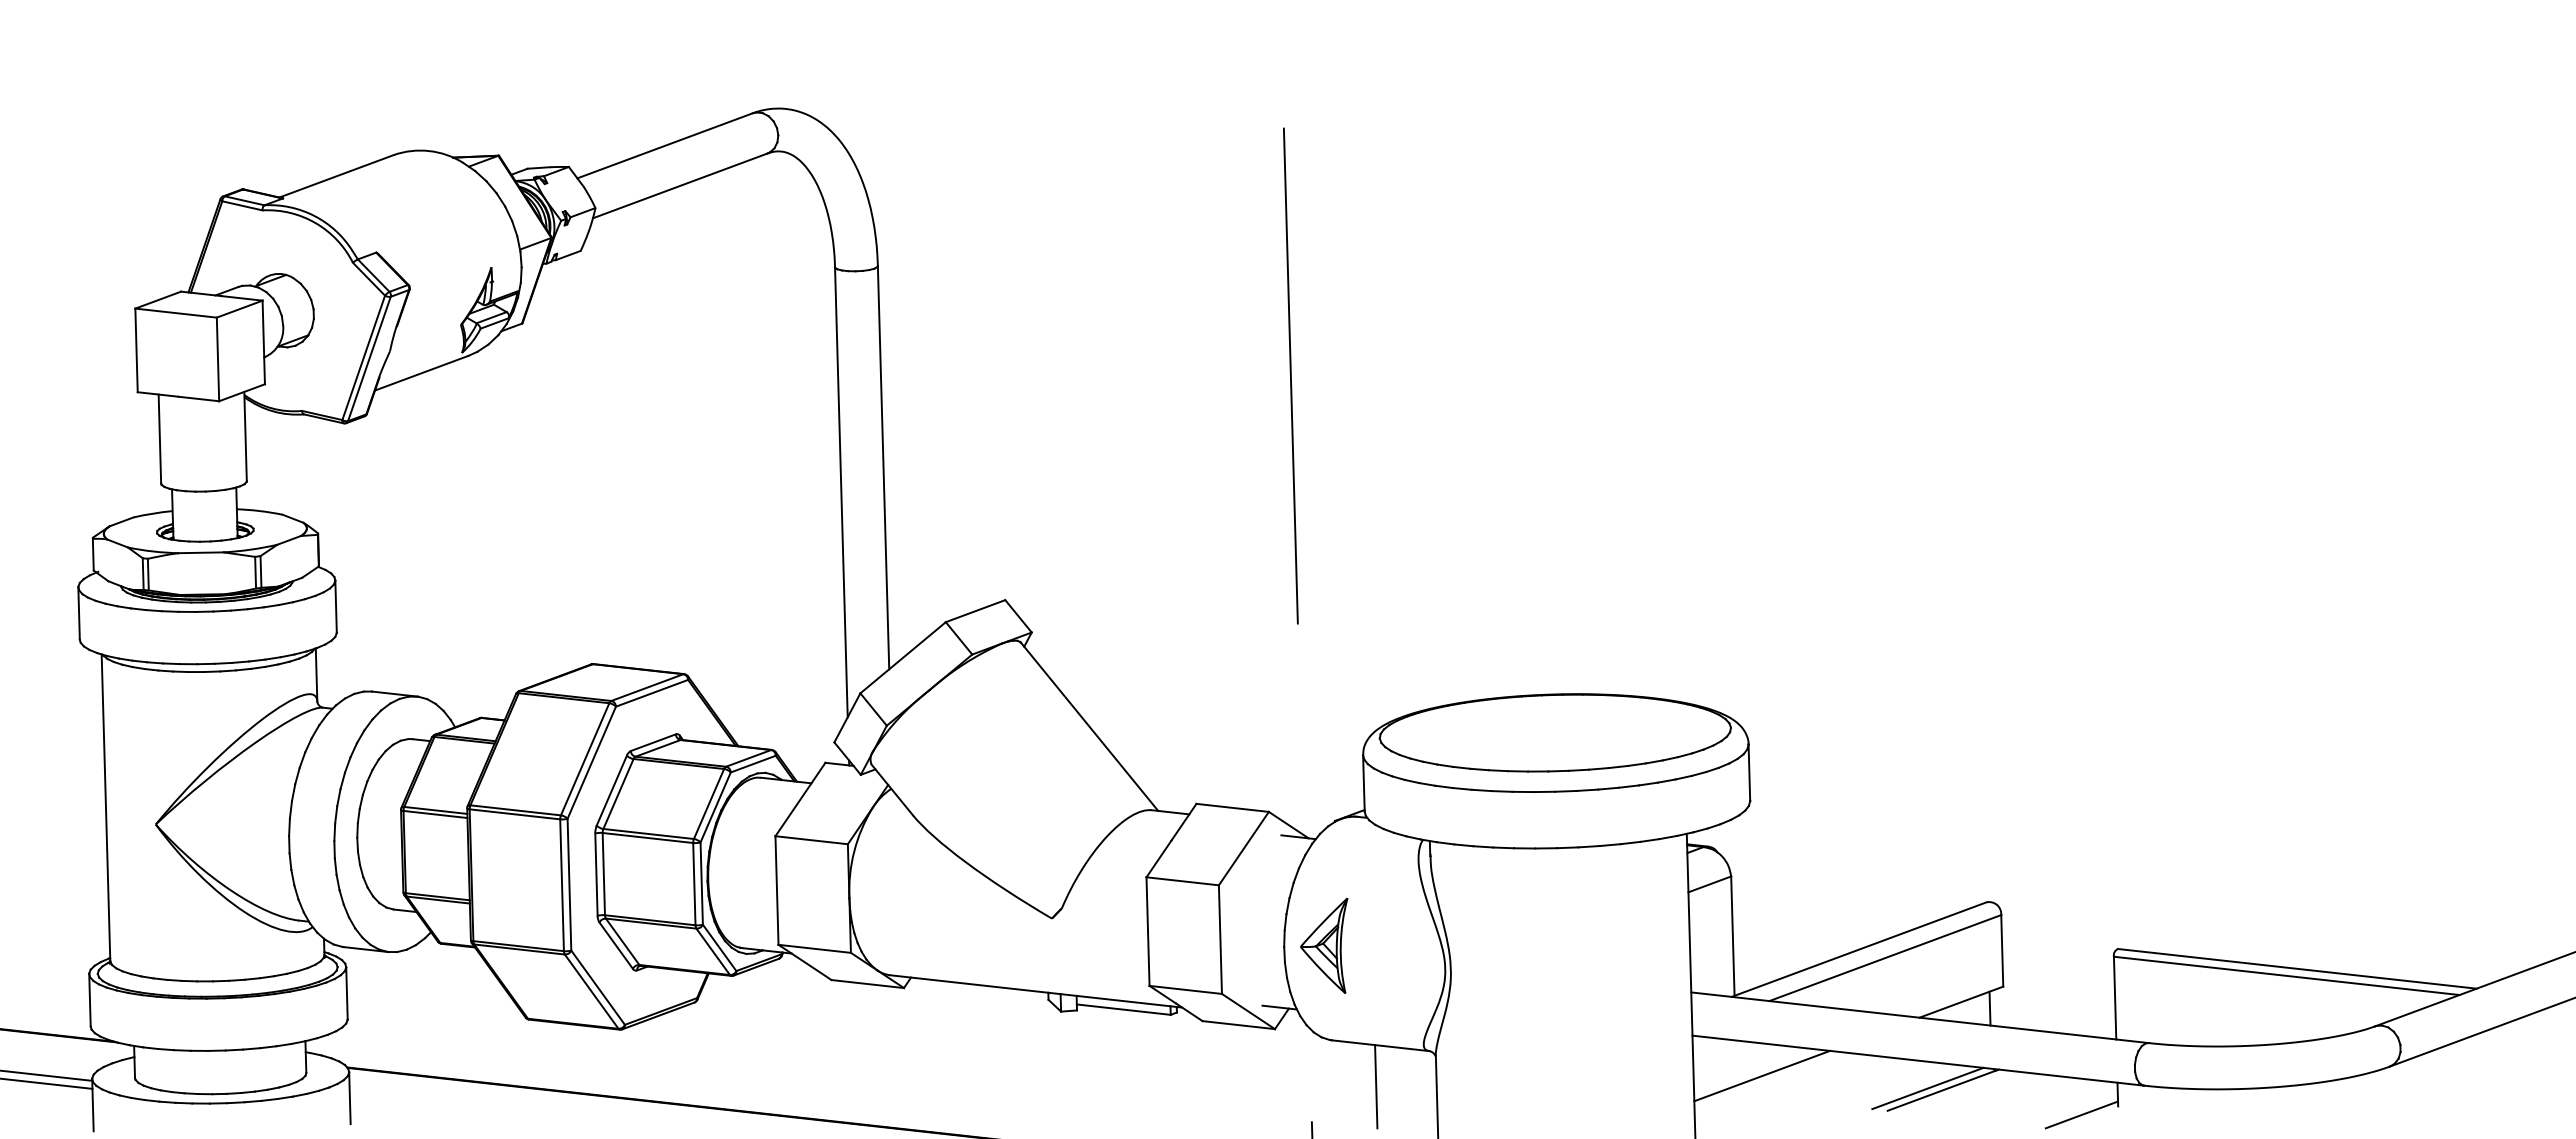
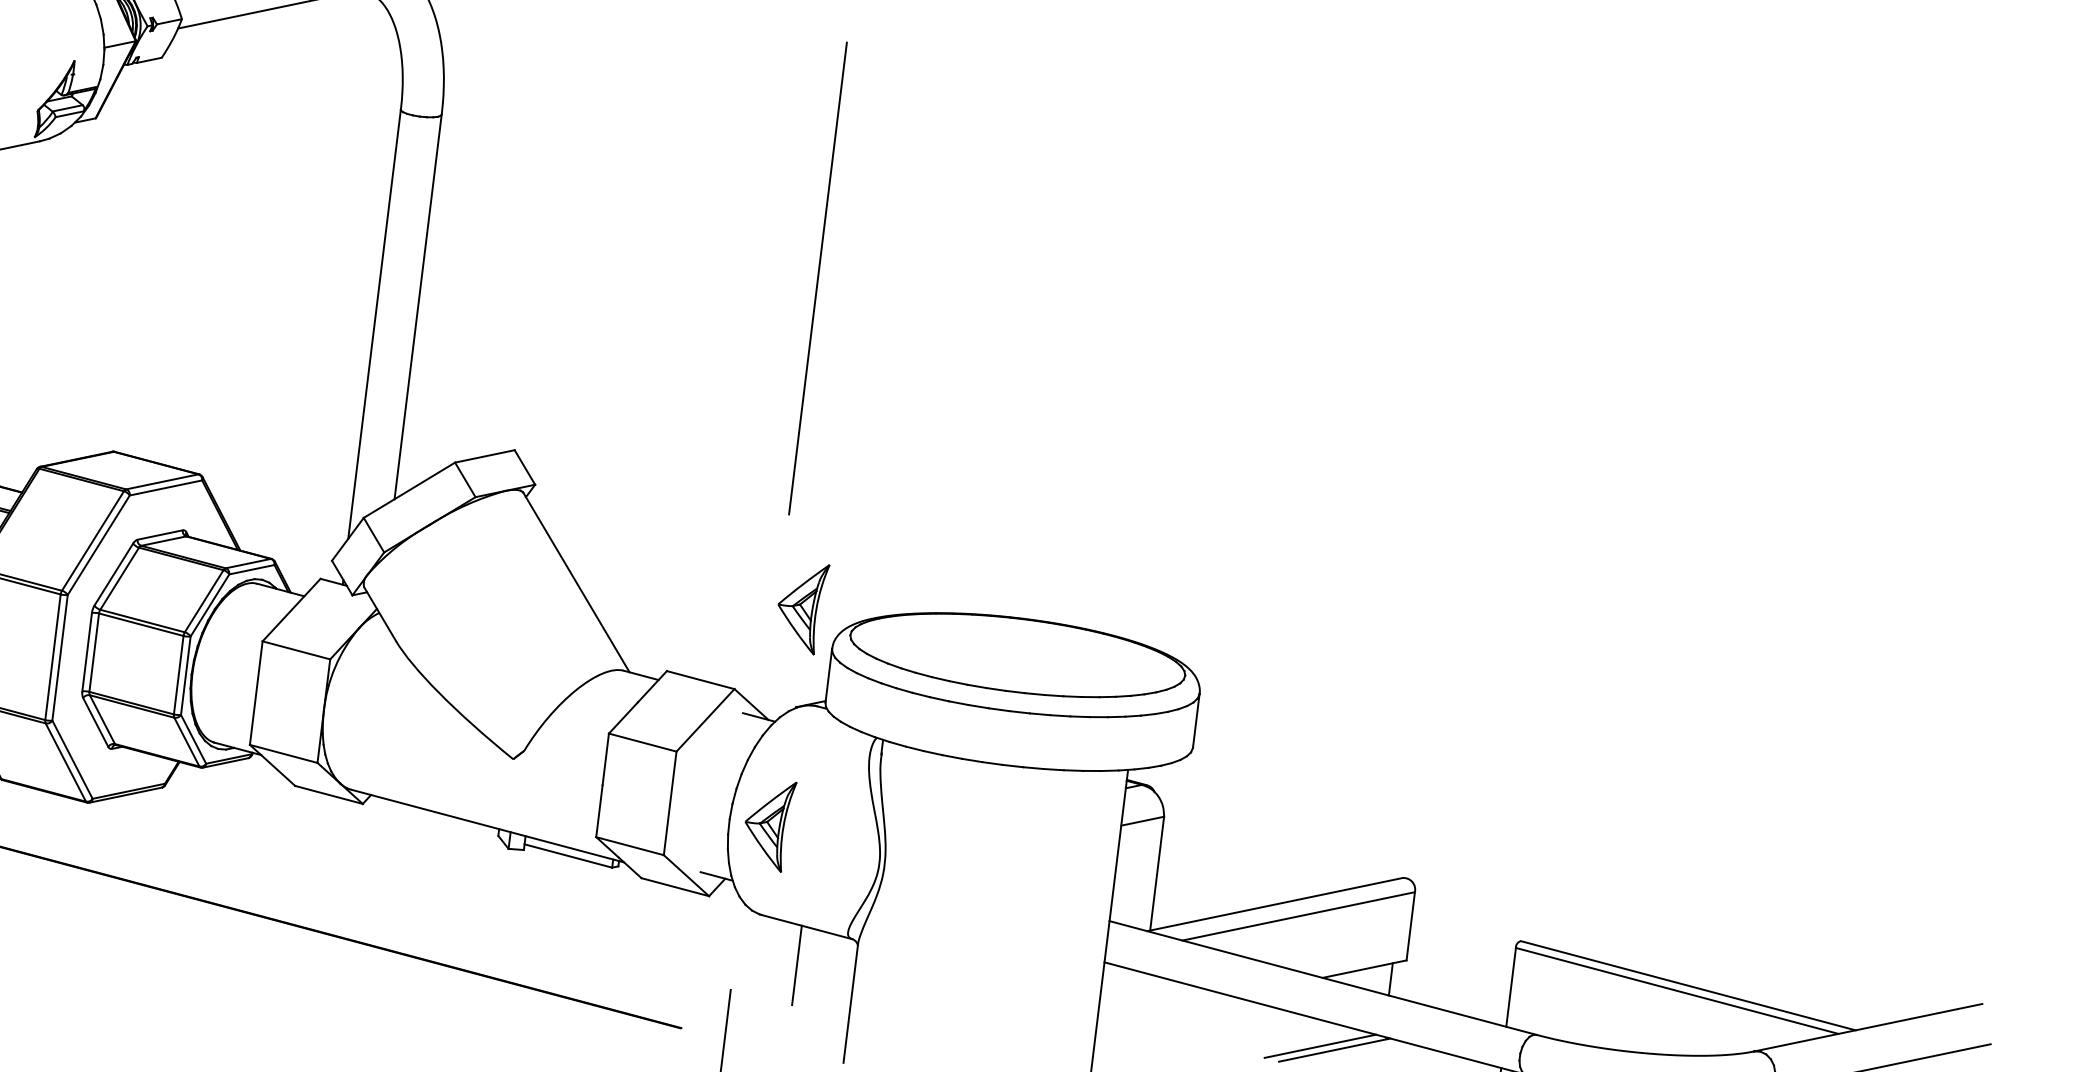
part: (1324, 716) -> (801, 606), added
line: (1762, 1075) -> (1165, 1010), removed

